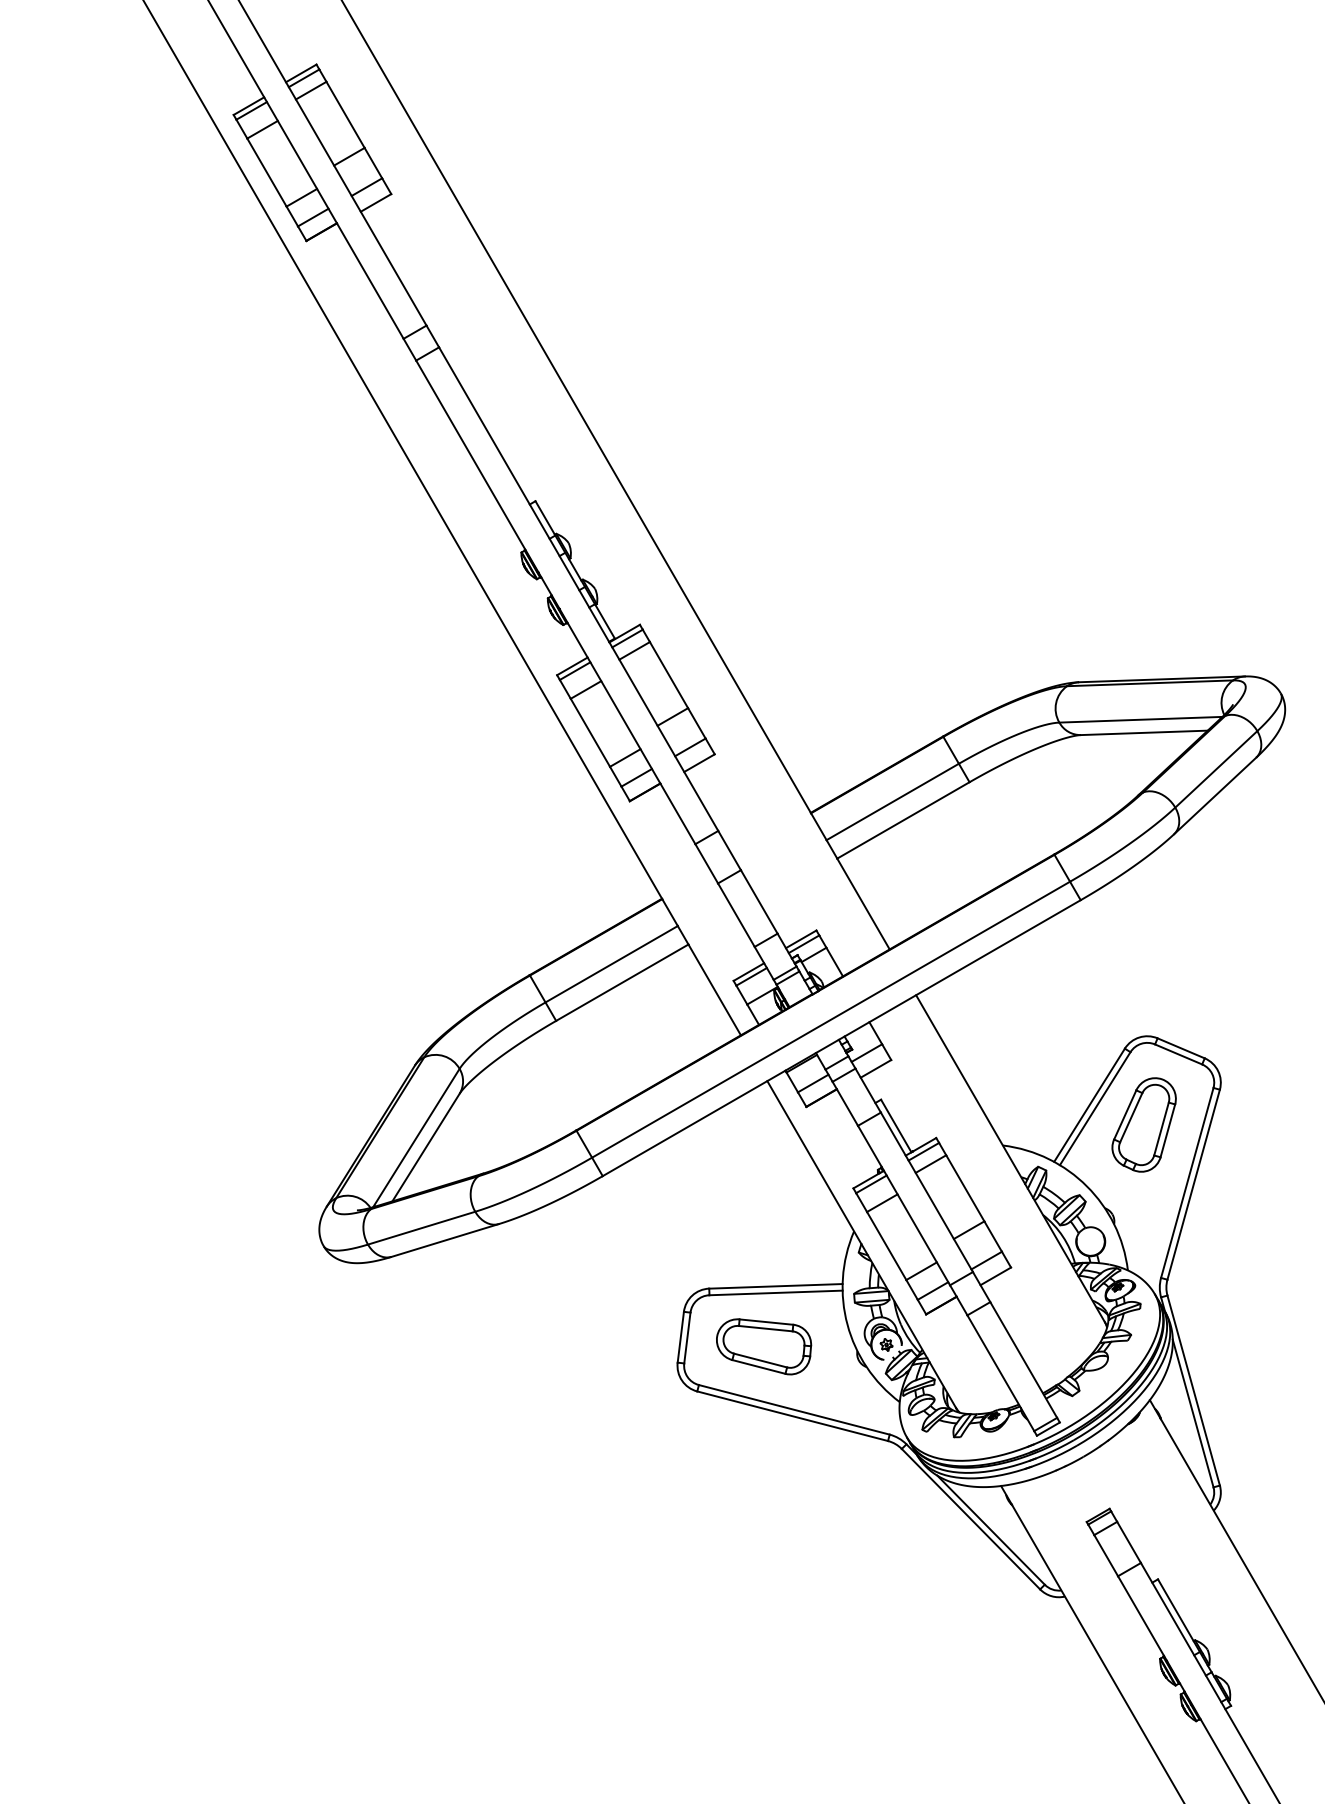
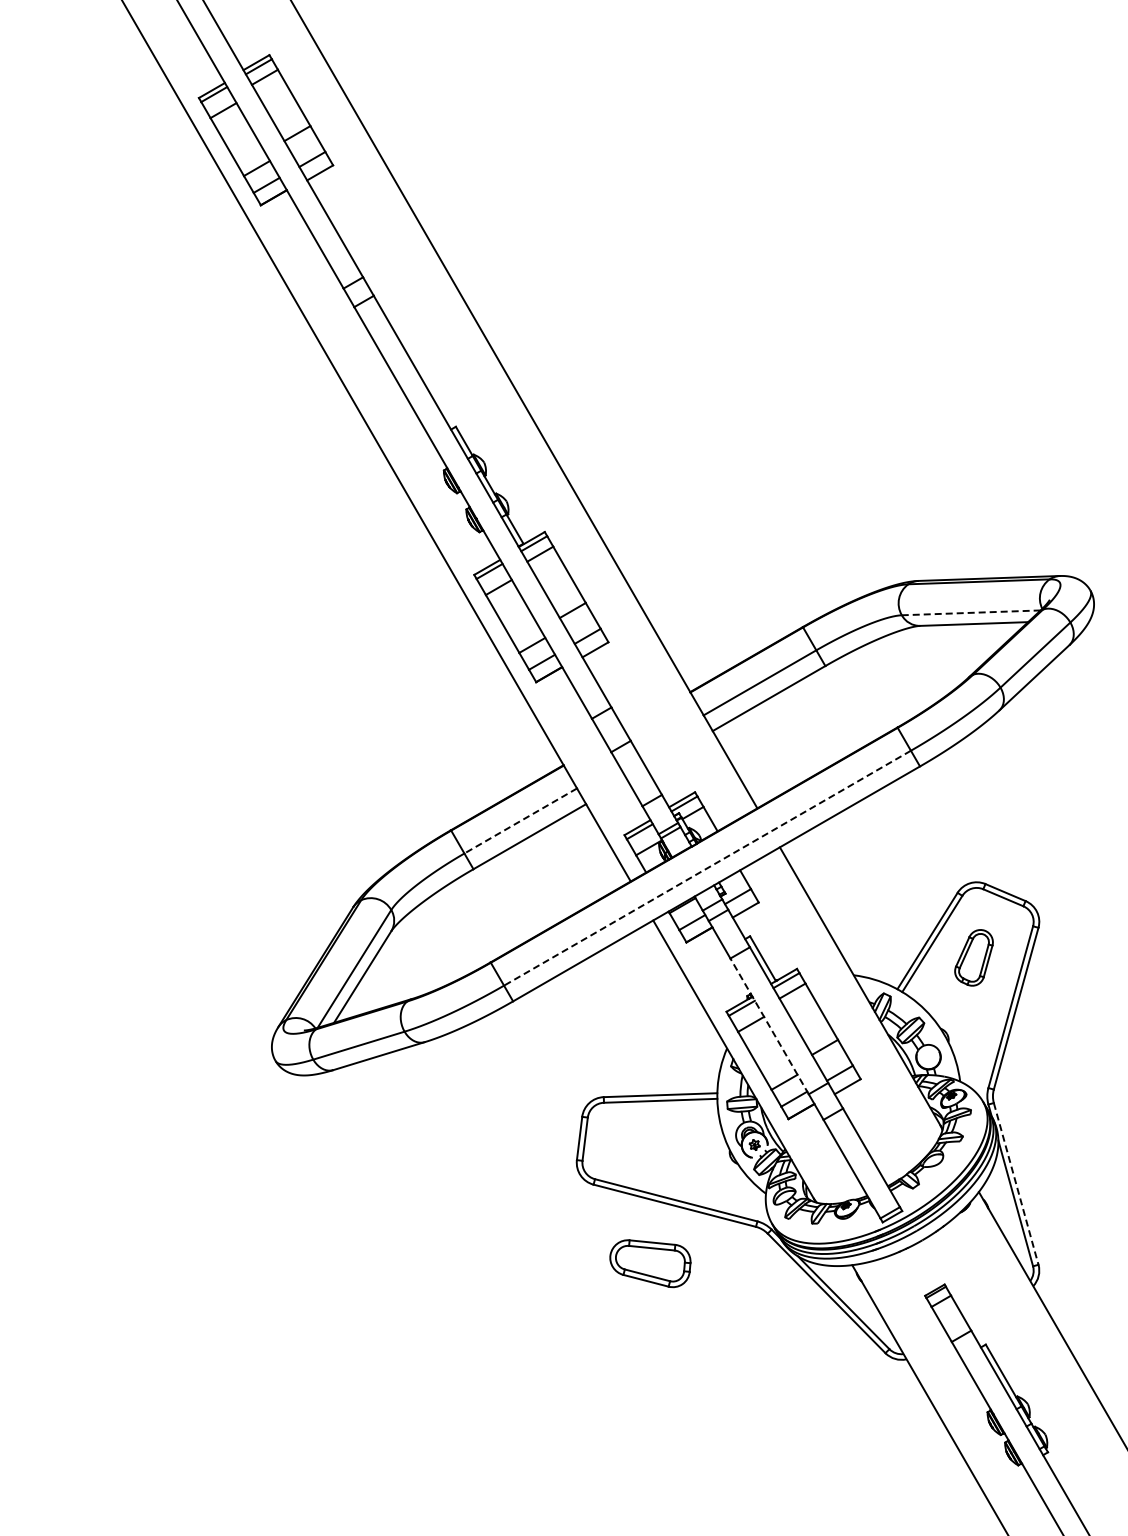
line: (1140, 719) -> (970, 612), solid -> dashed
line: (611, 964) -> (520, 821), solid -> dashed
line: (831, 1020) -> (707, 868), solid -> dashed
part: (1143, 1124) -> (973, 957), size x0.7
line: (903, 1204) -> (769, 1025), solid -> dashed
part: (764, 1346) -> (650, 1263), moved
line: (1194, 1390) -> (1016, 1183), solid -> dashed

